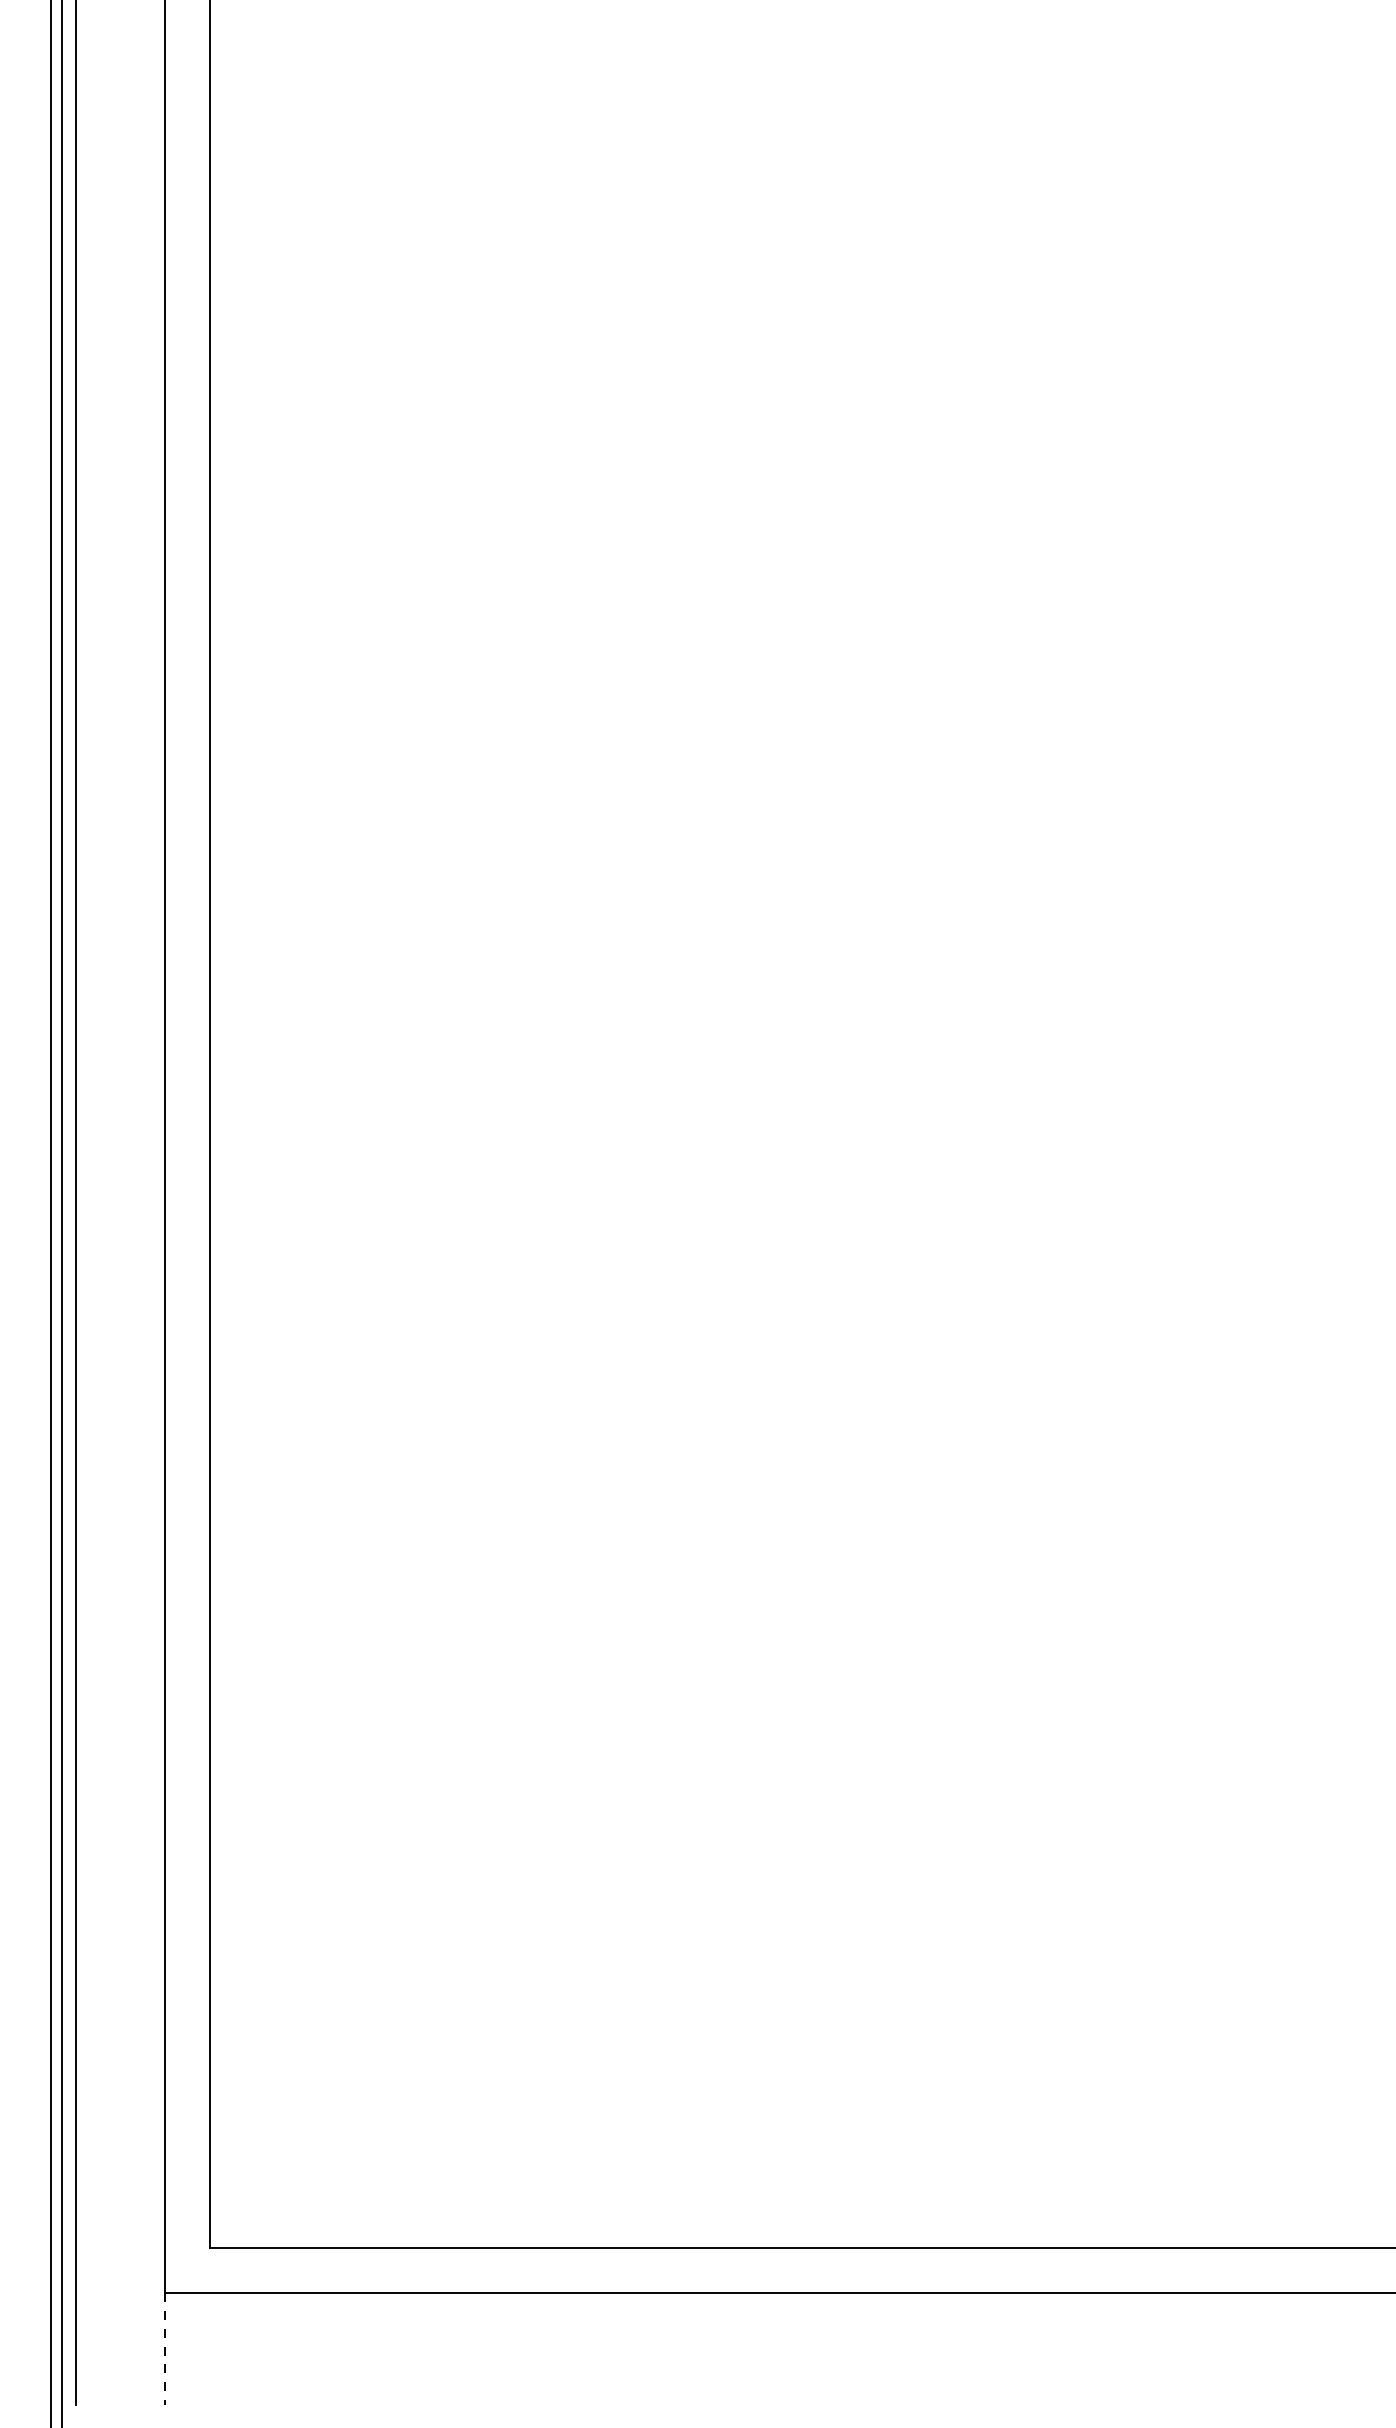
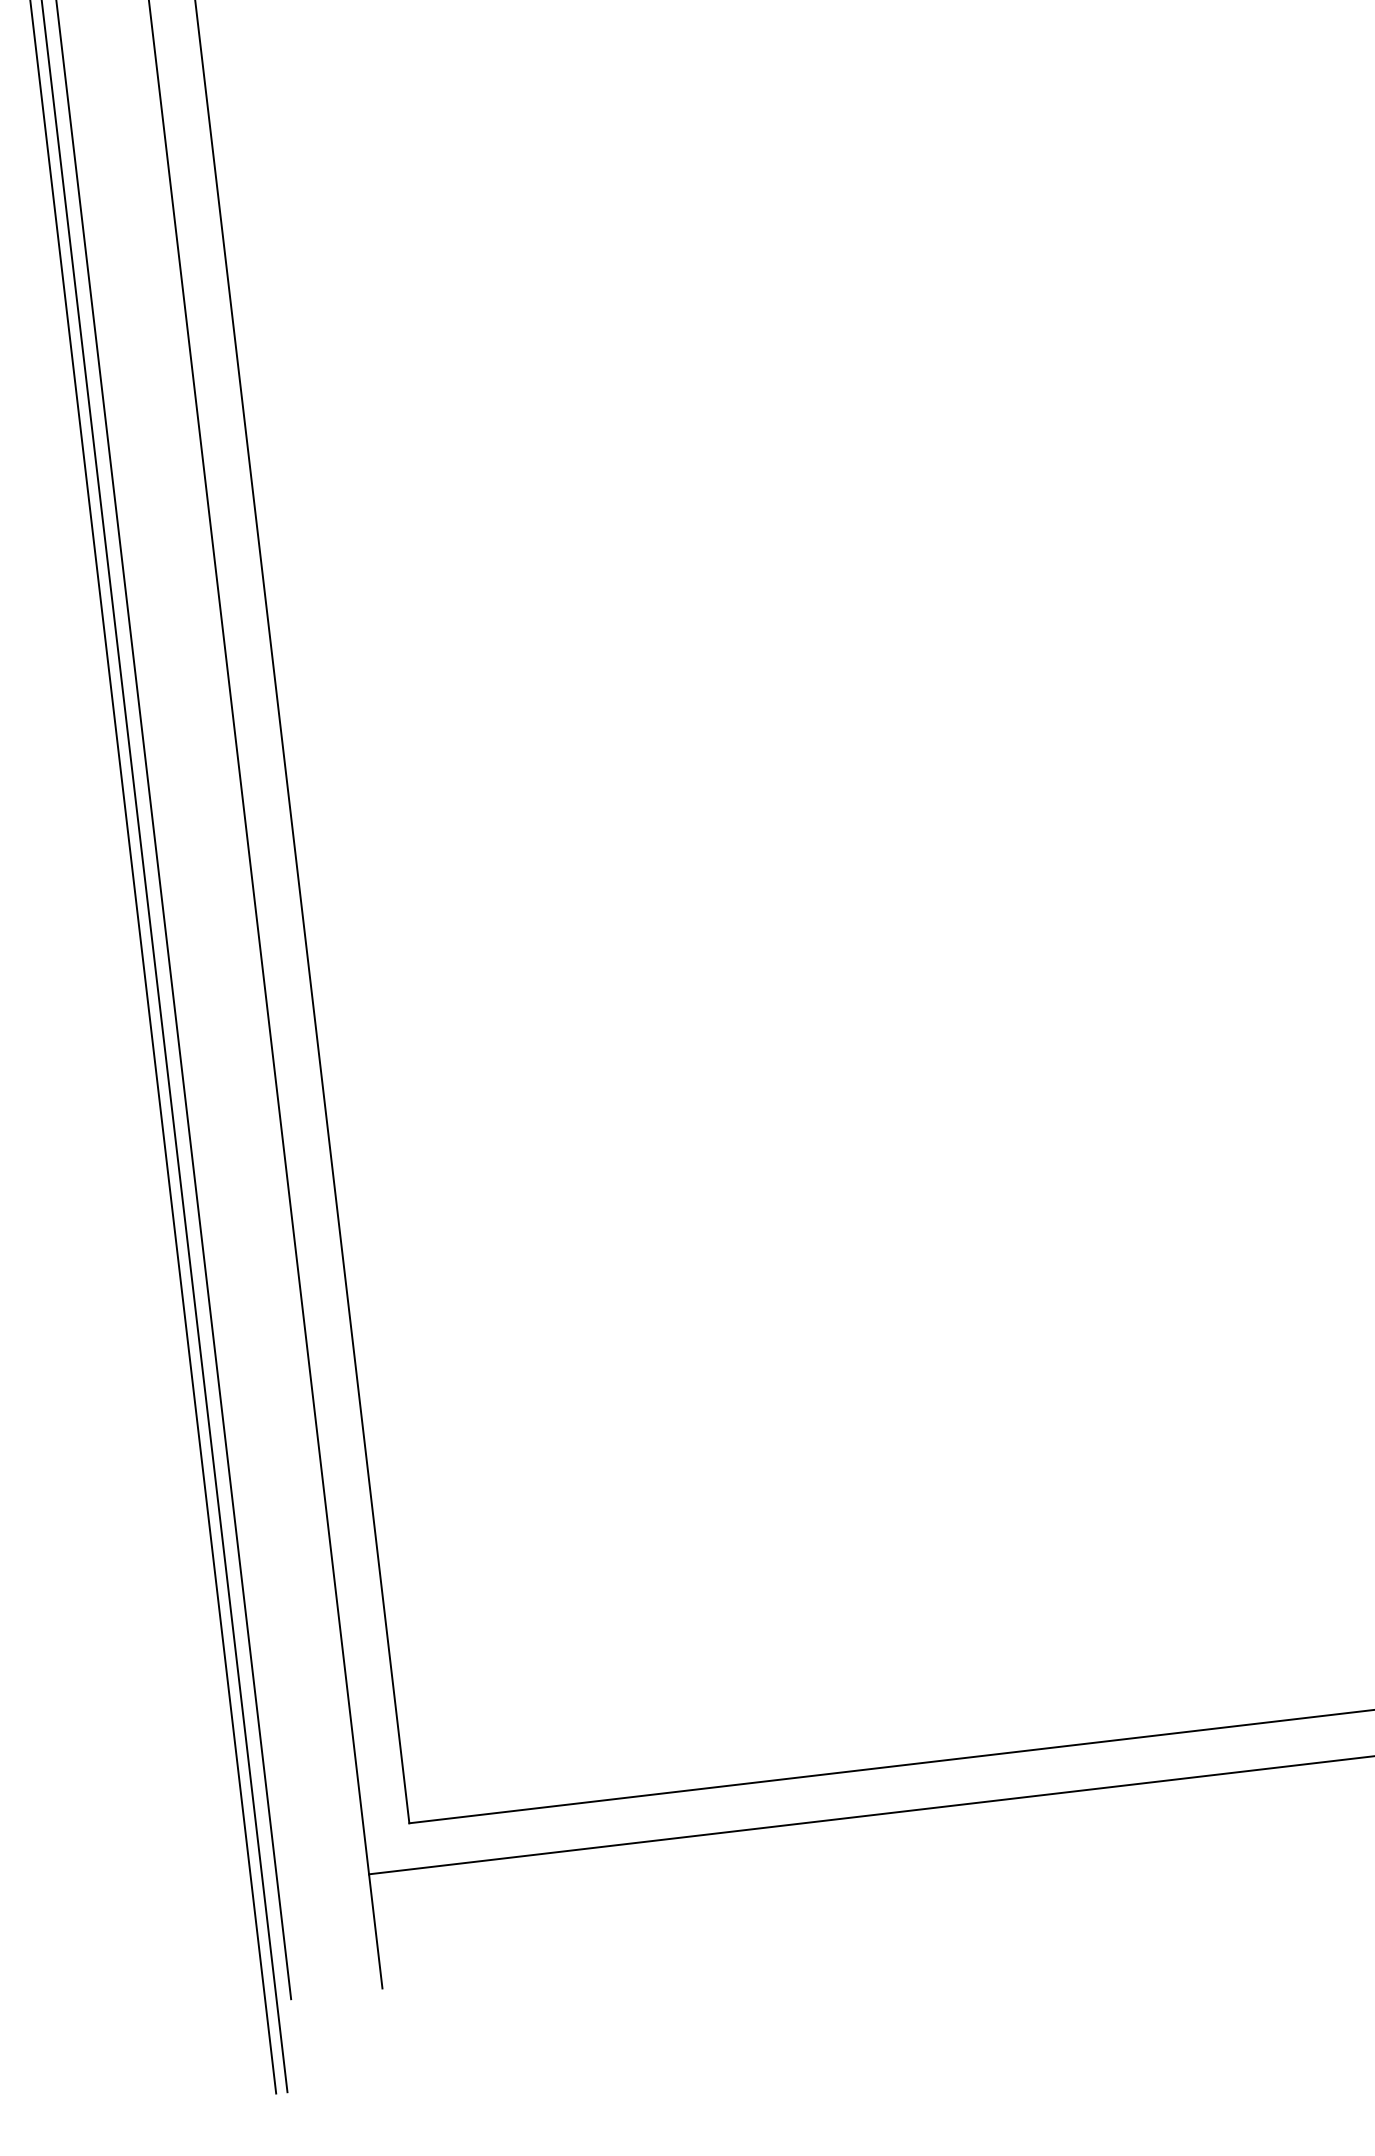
line: (165, 2349) -> (375, 1932), dashed -> solid

